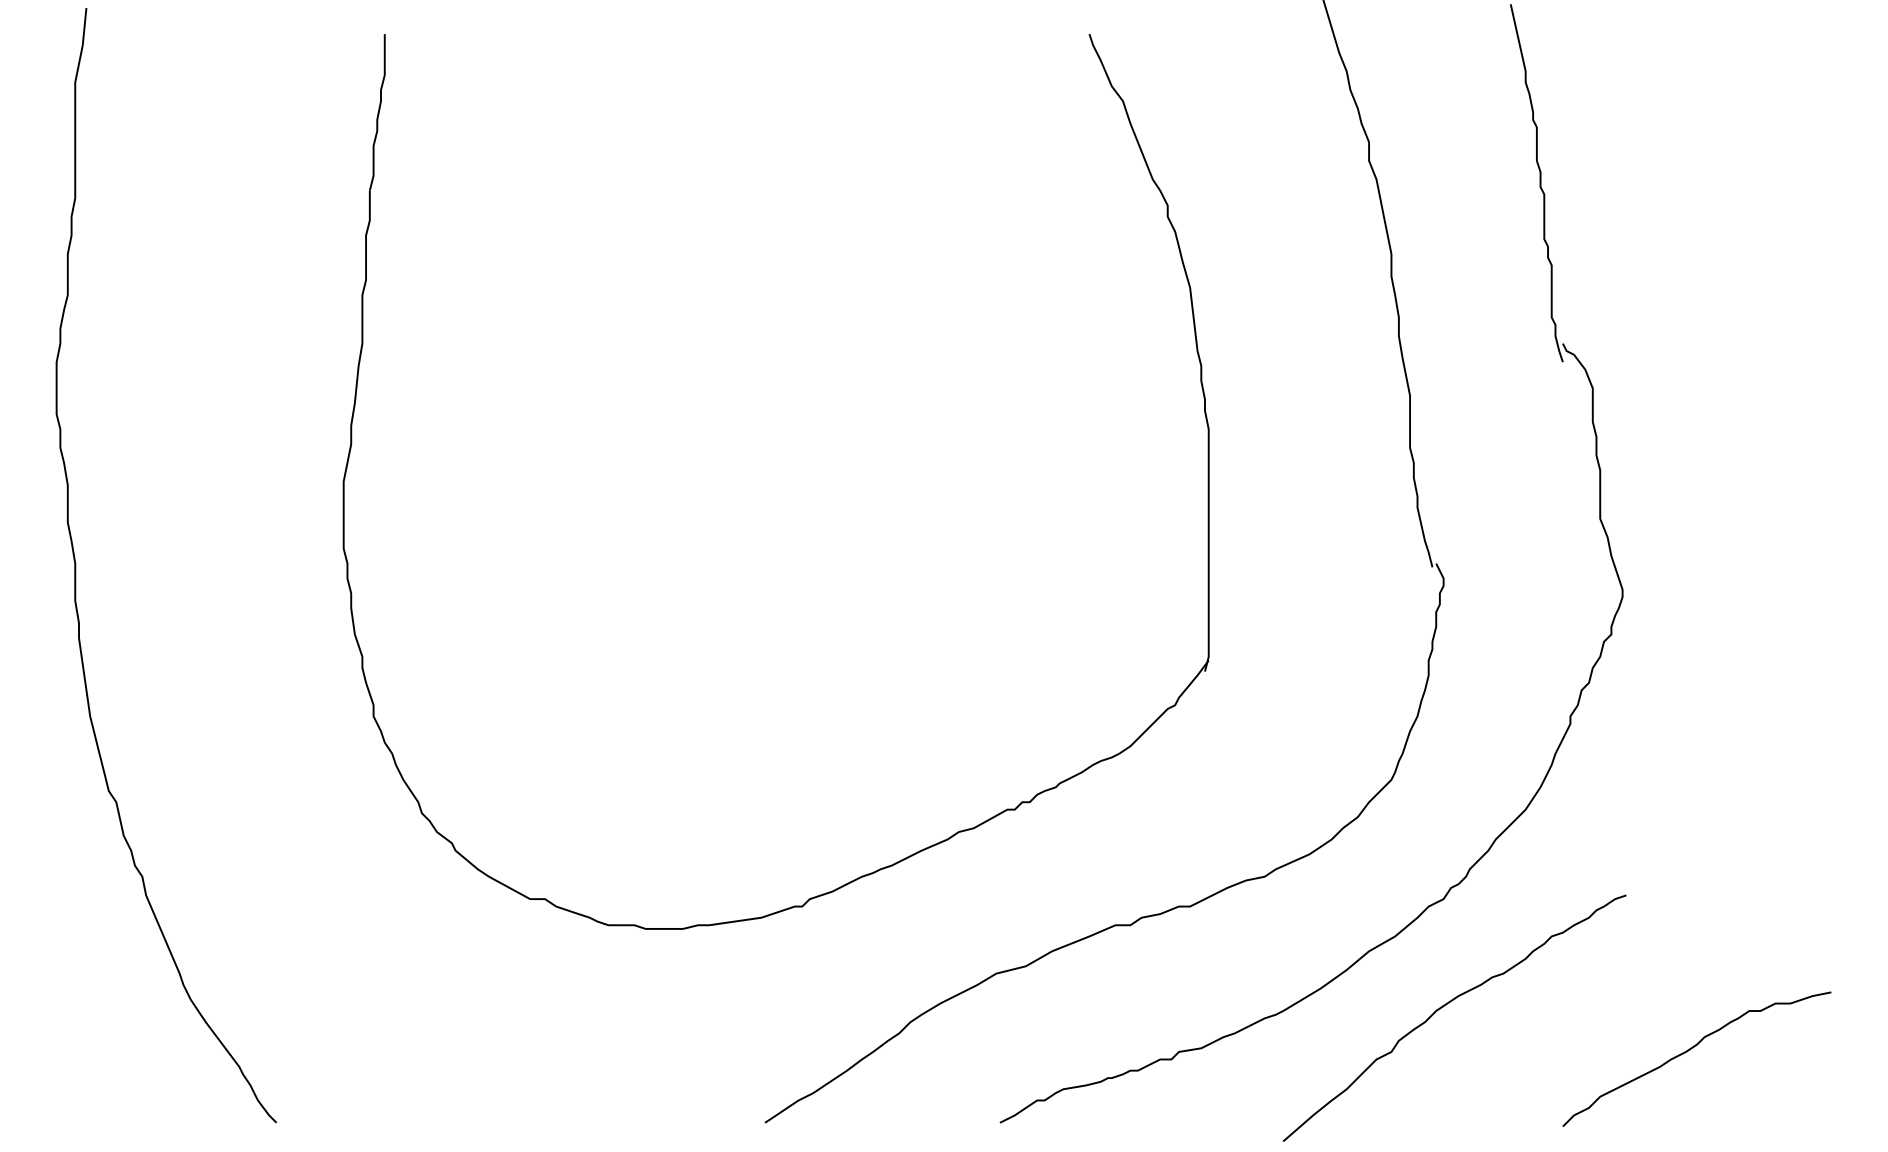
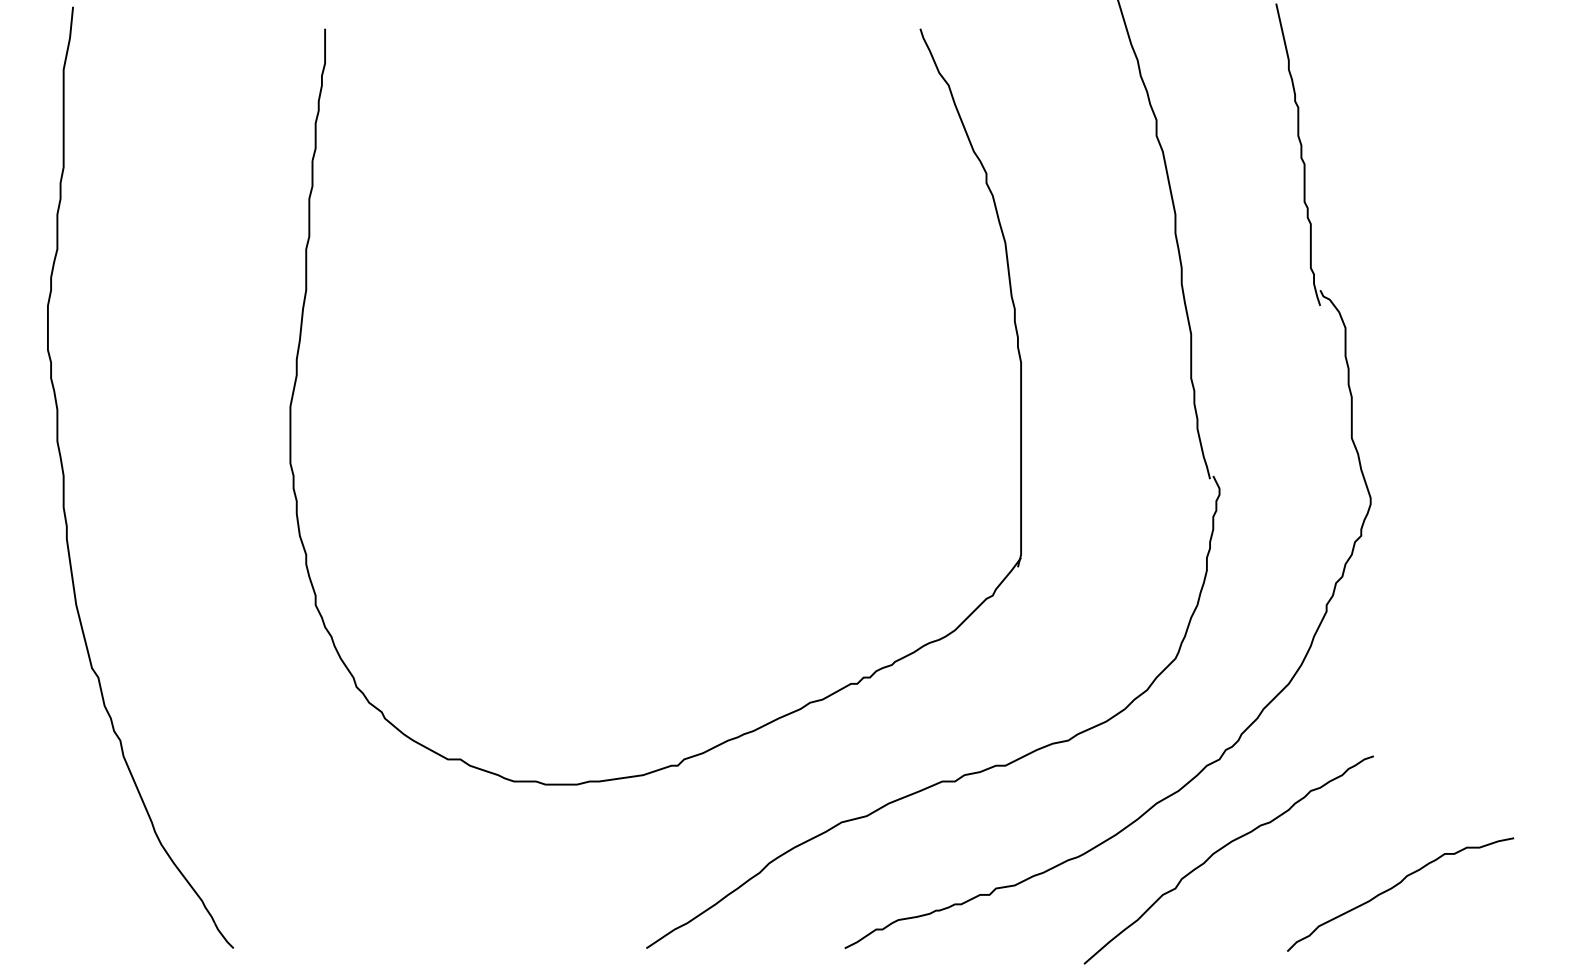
curve: (1690, 1050) -> (1395, 887), moved

